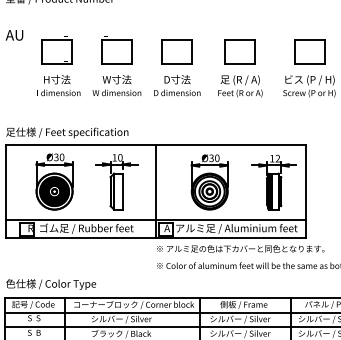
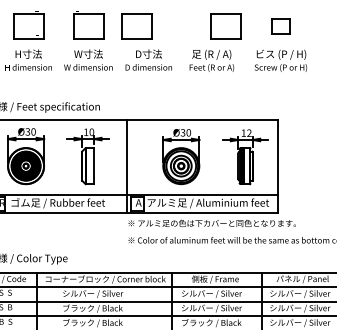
part: (176, 51) -> (135, 26), moved
part: (239, 51) -> (224, 26), moved
part: (309, 51) -> (280, 26), size x0.6

